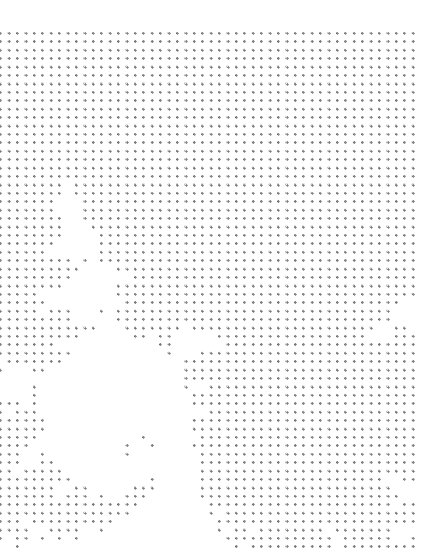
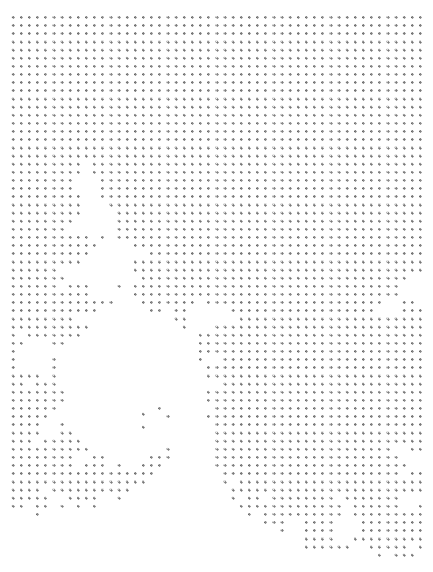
part: (126, 449) -> (143, 420), size x1.6

